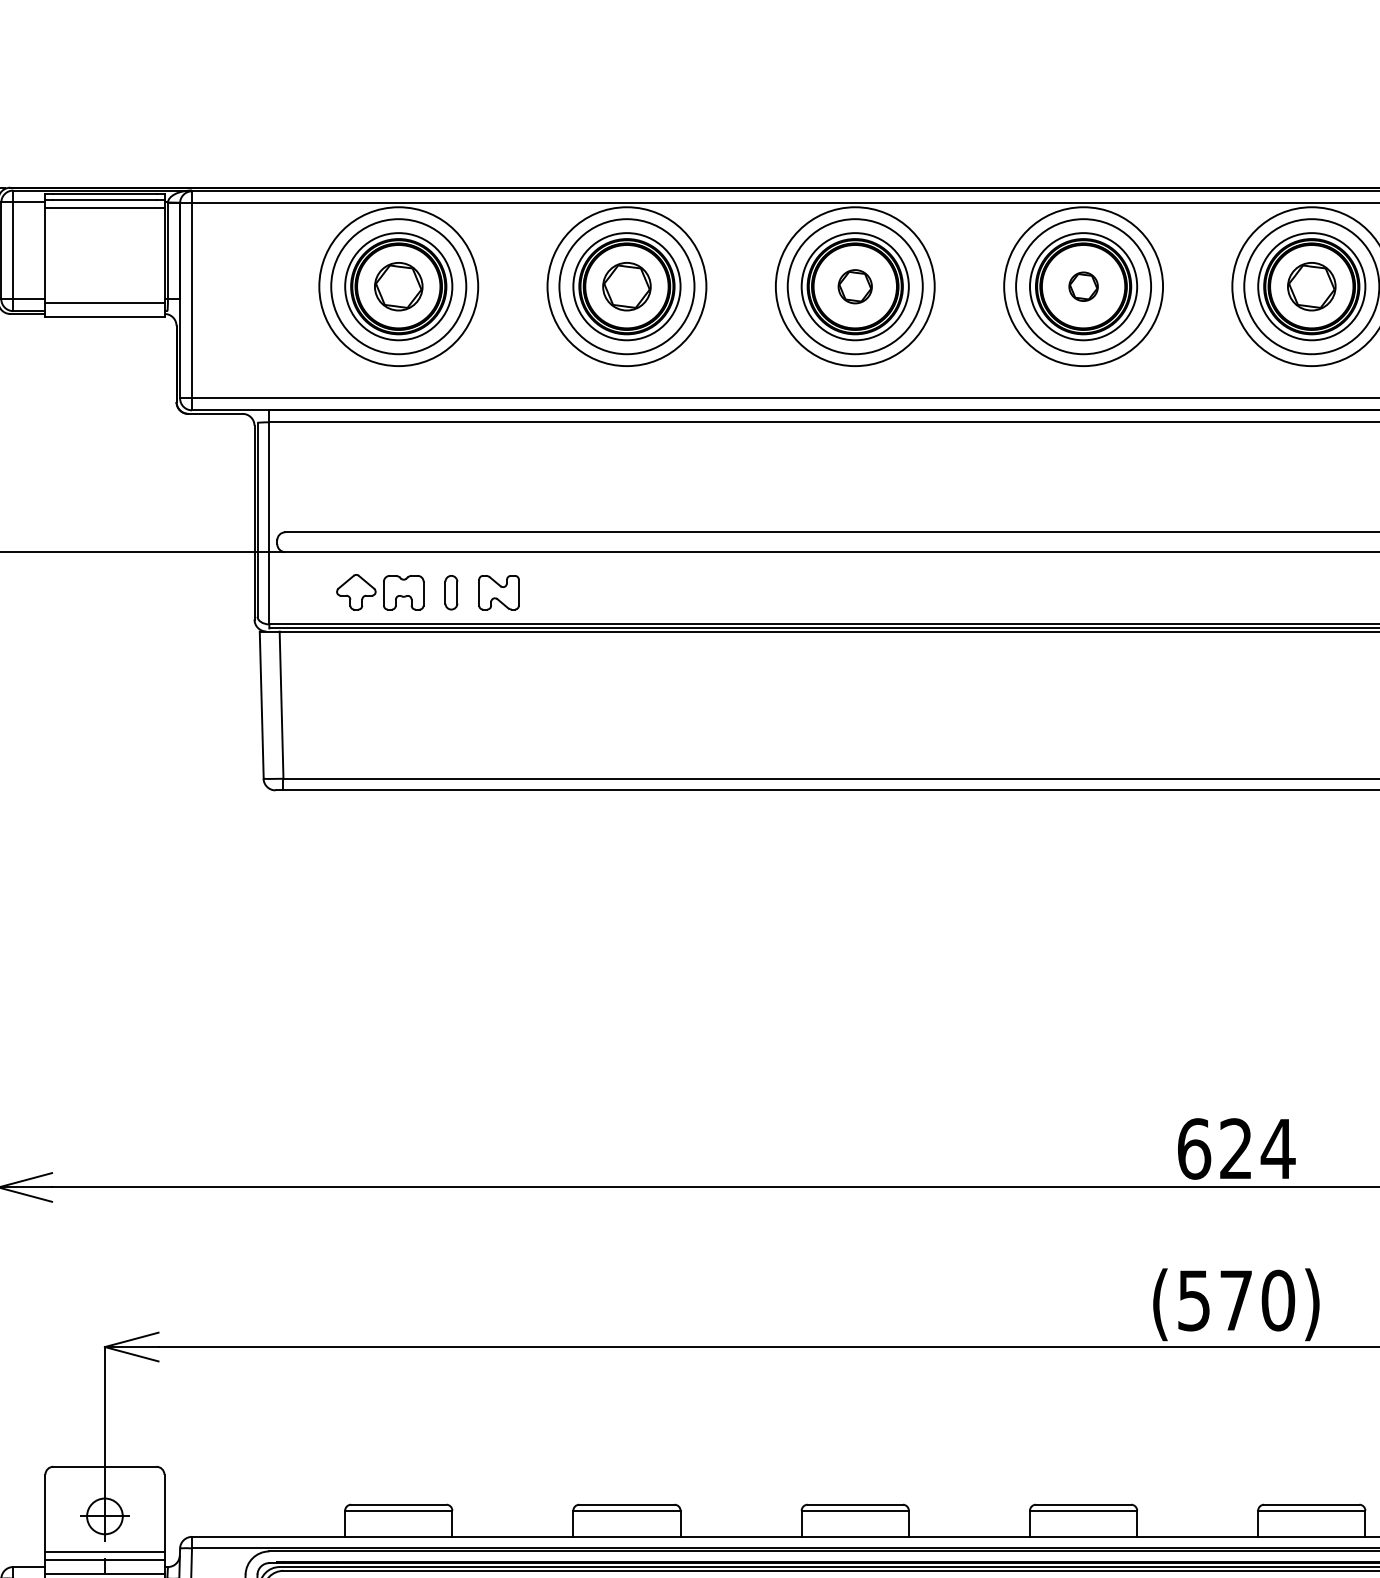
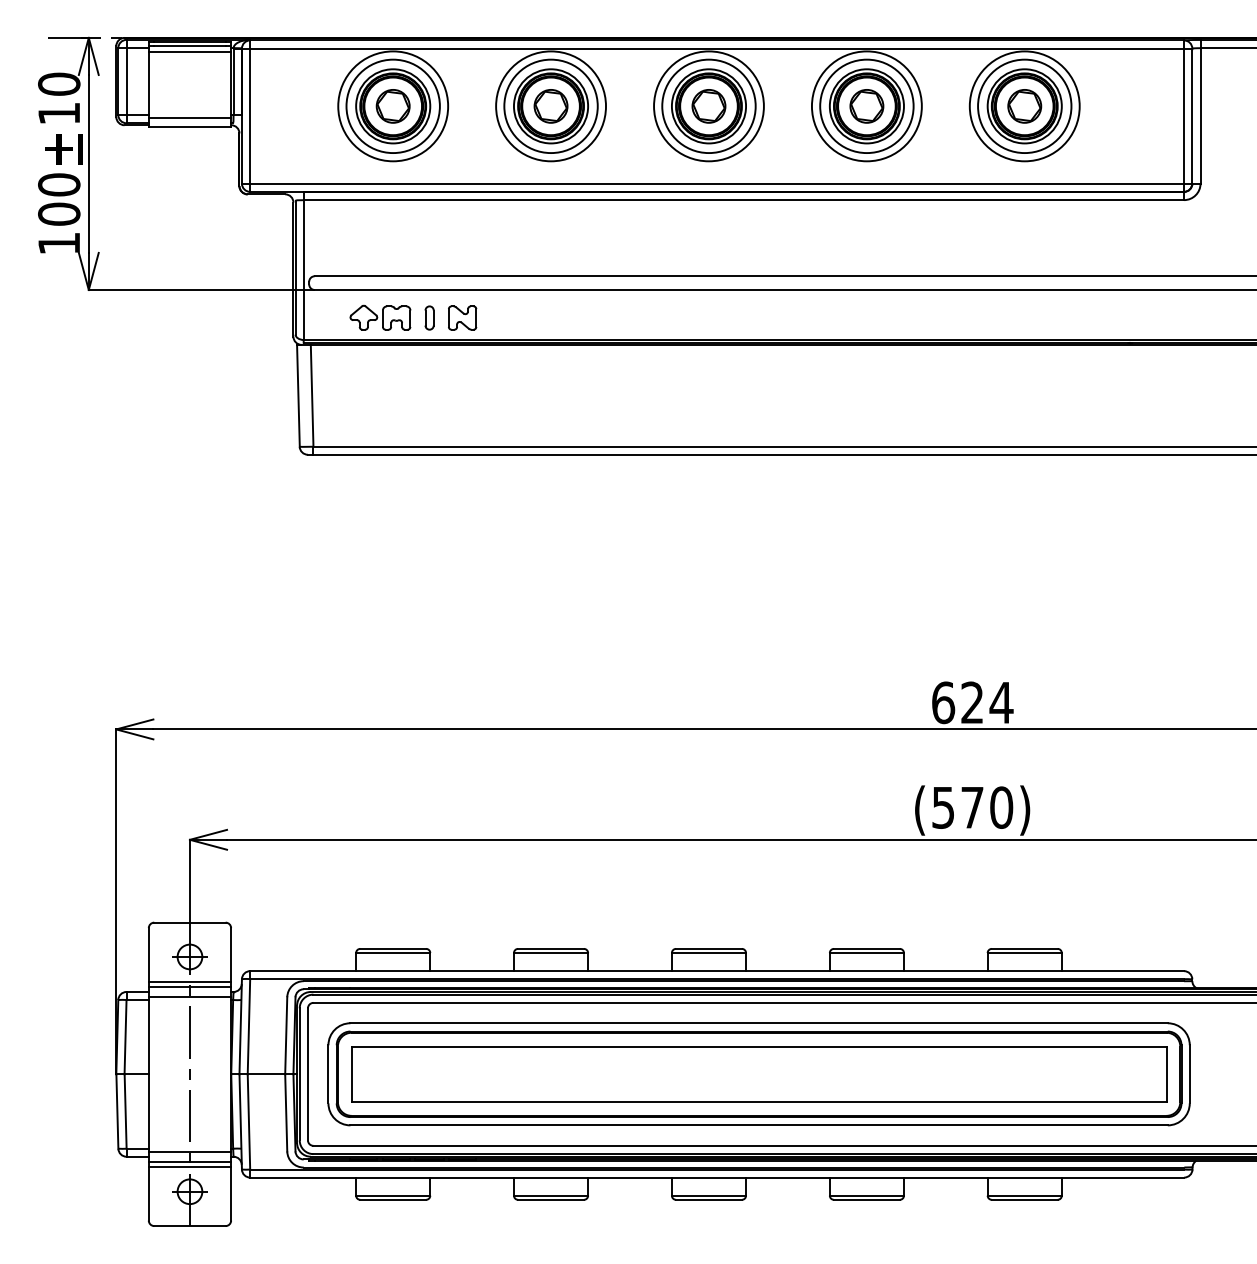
part: (854, 286) -> (708, 106), size x1.43
part: (1082, 286) -> (866, 106), size x1.67

